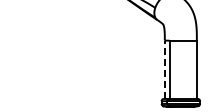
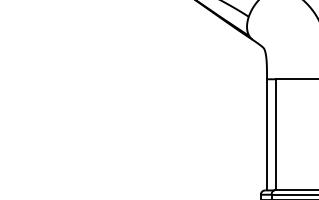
line: (164, 69) -> (266, 134), dashed -> solid

